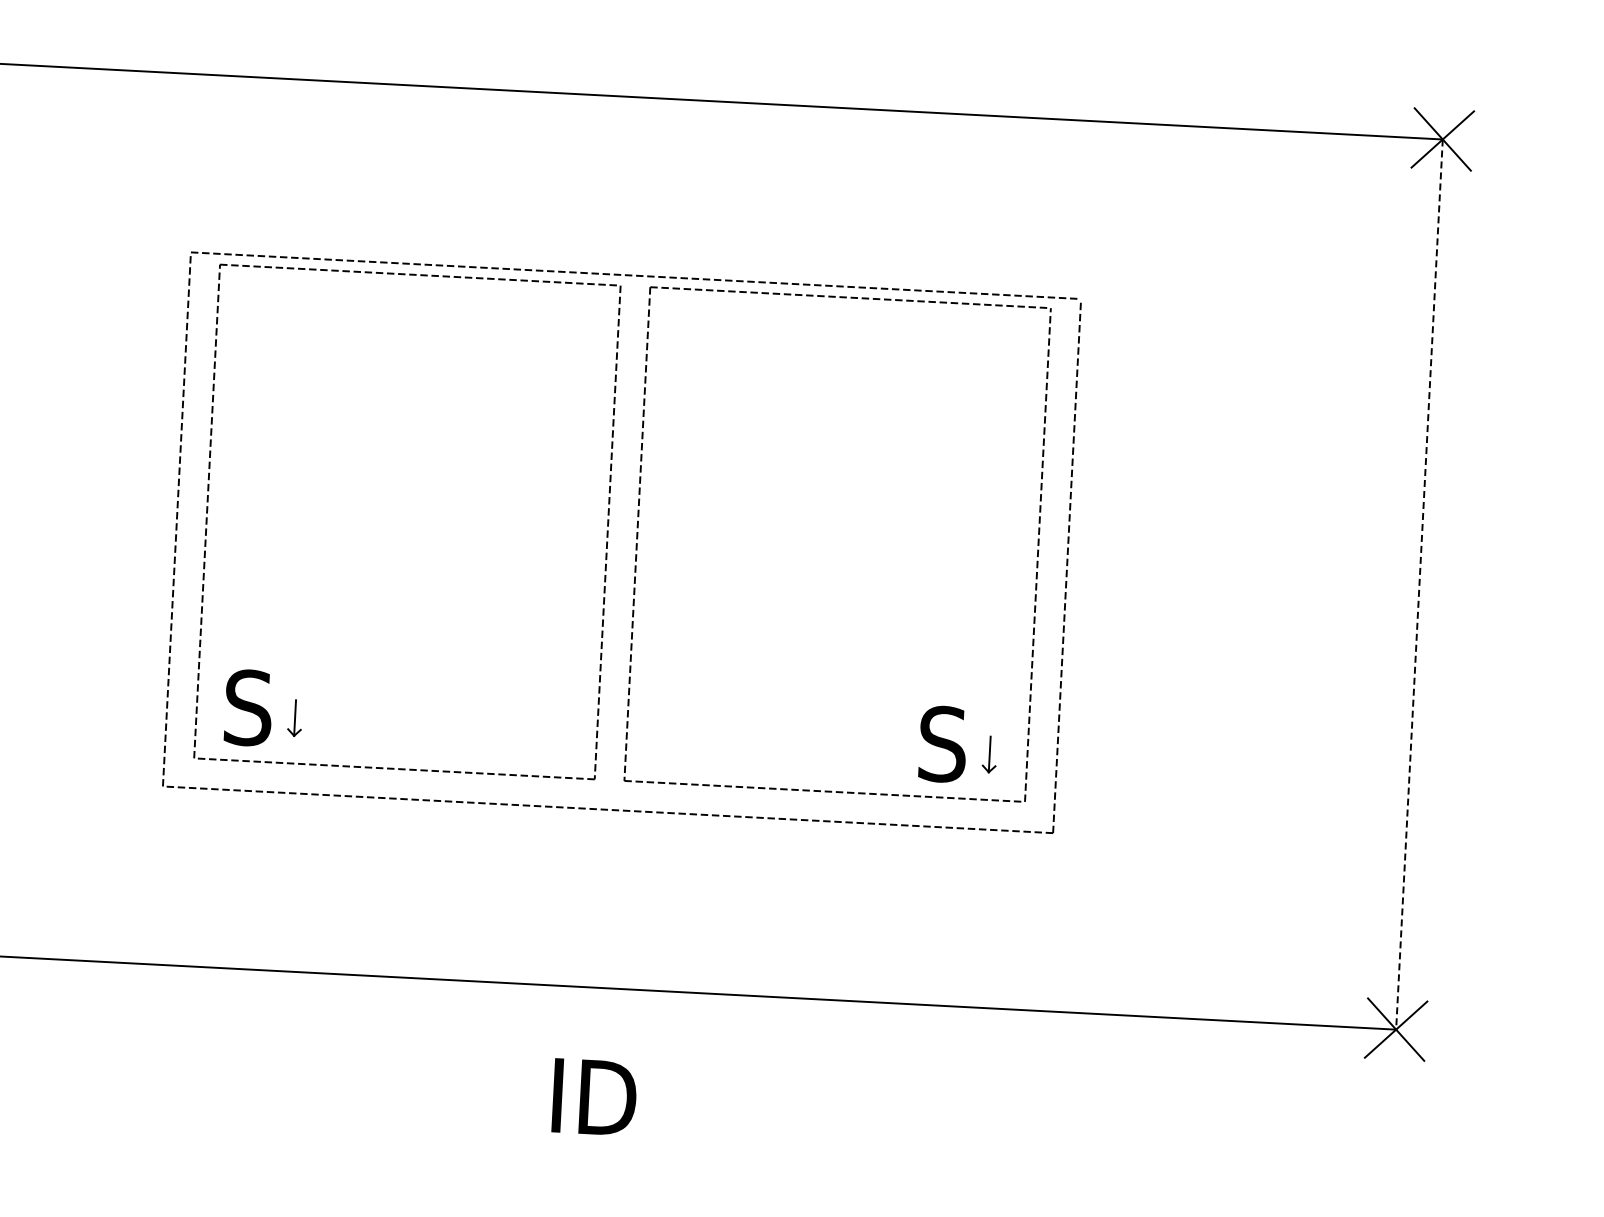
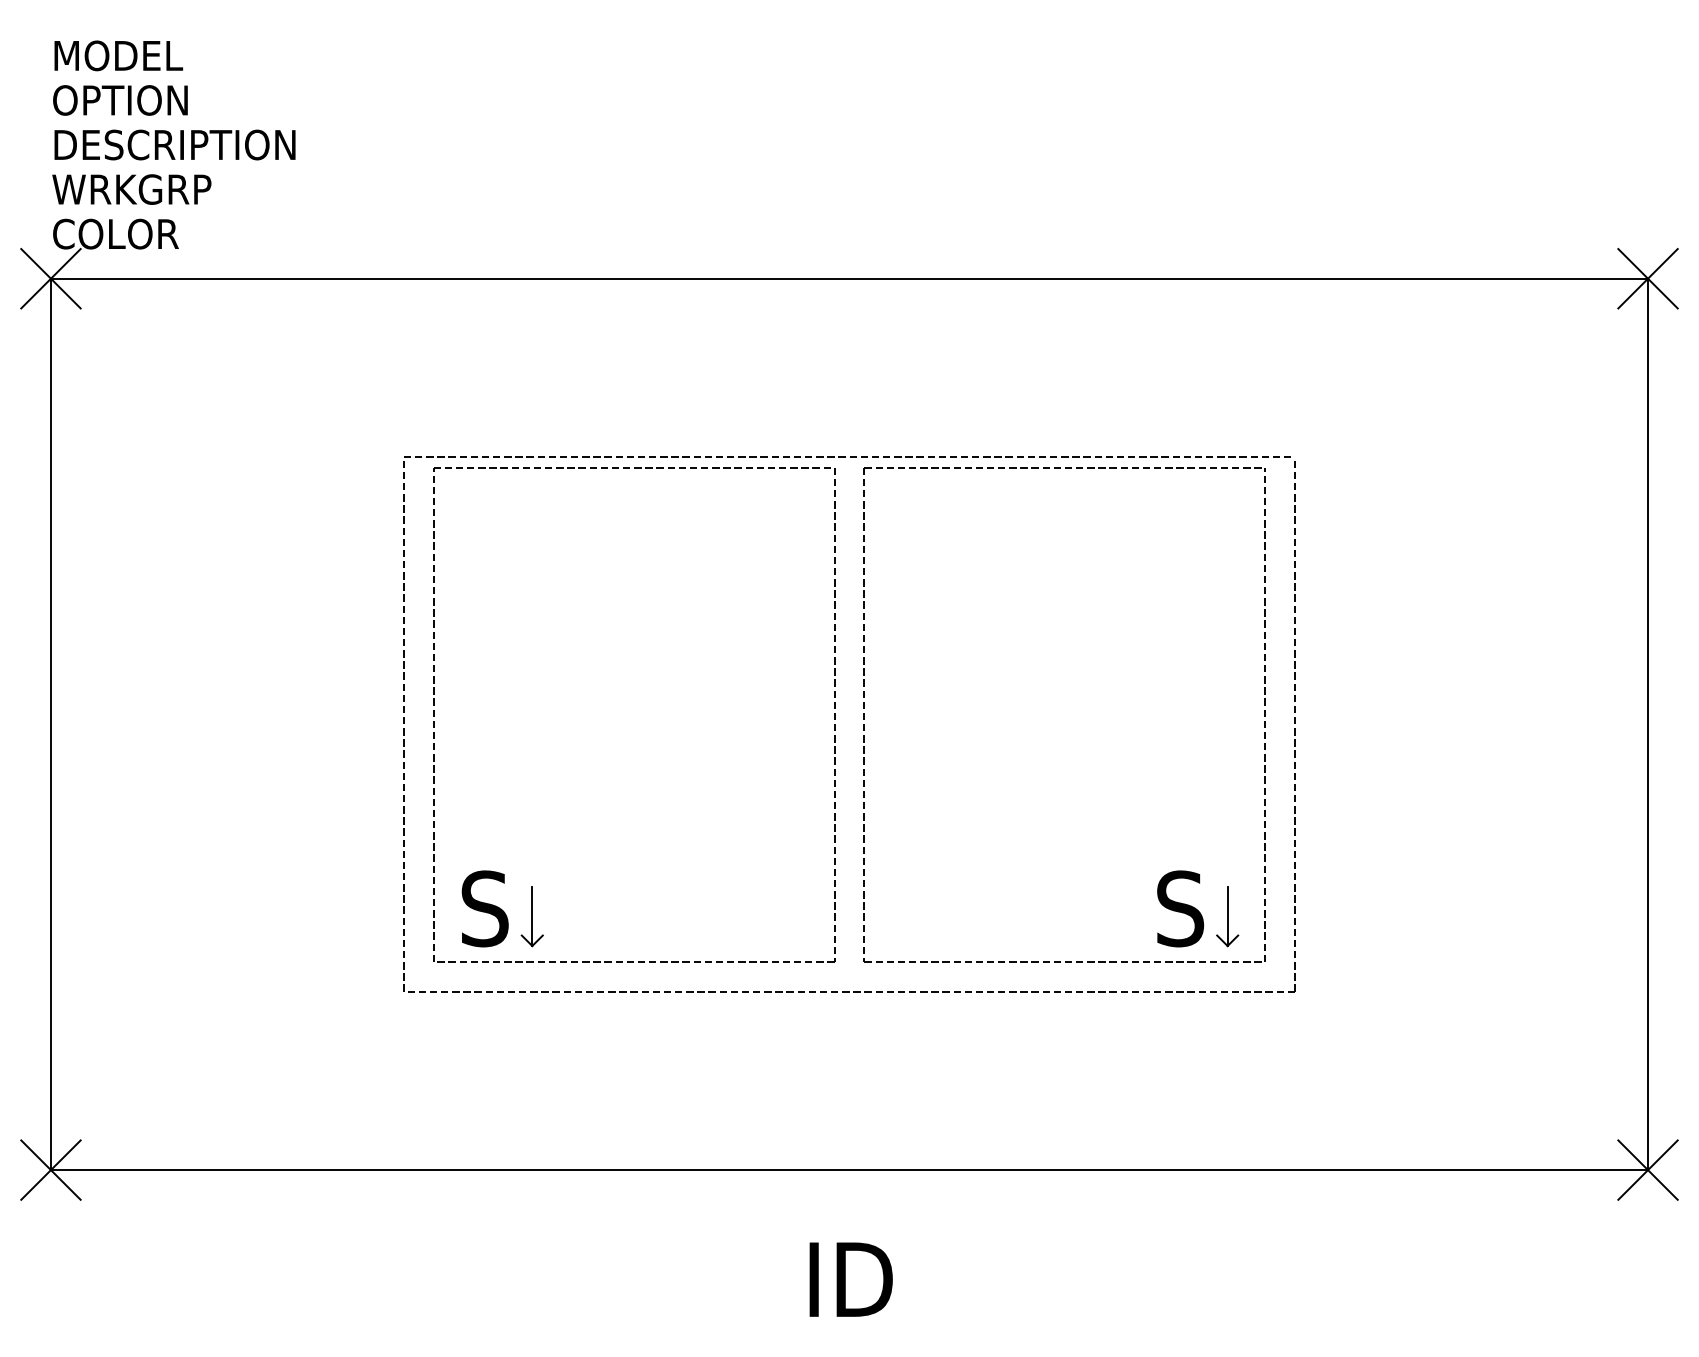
line: (1419, 584) -> (1648, 724), dashed -> solid
part: (294, 717) -> (531, 916), size x1.67
part: (989, 754) -> (1227, 916), size x1.67

